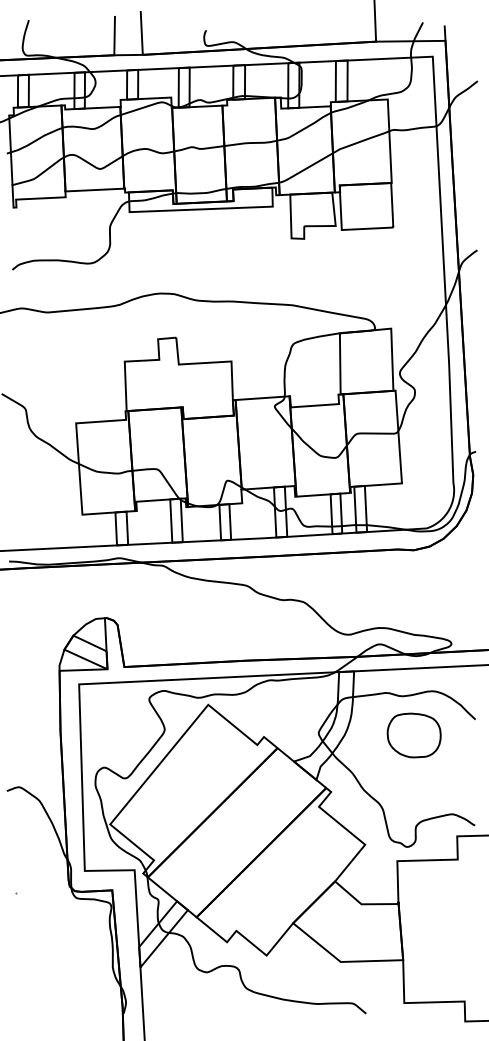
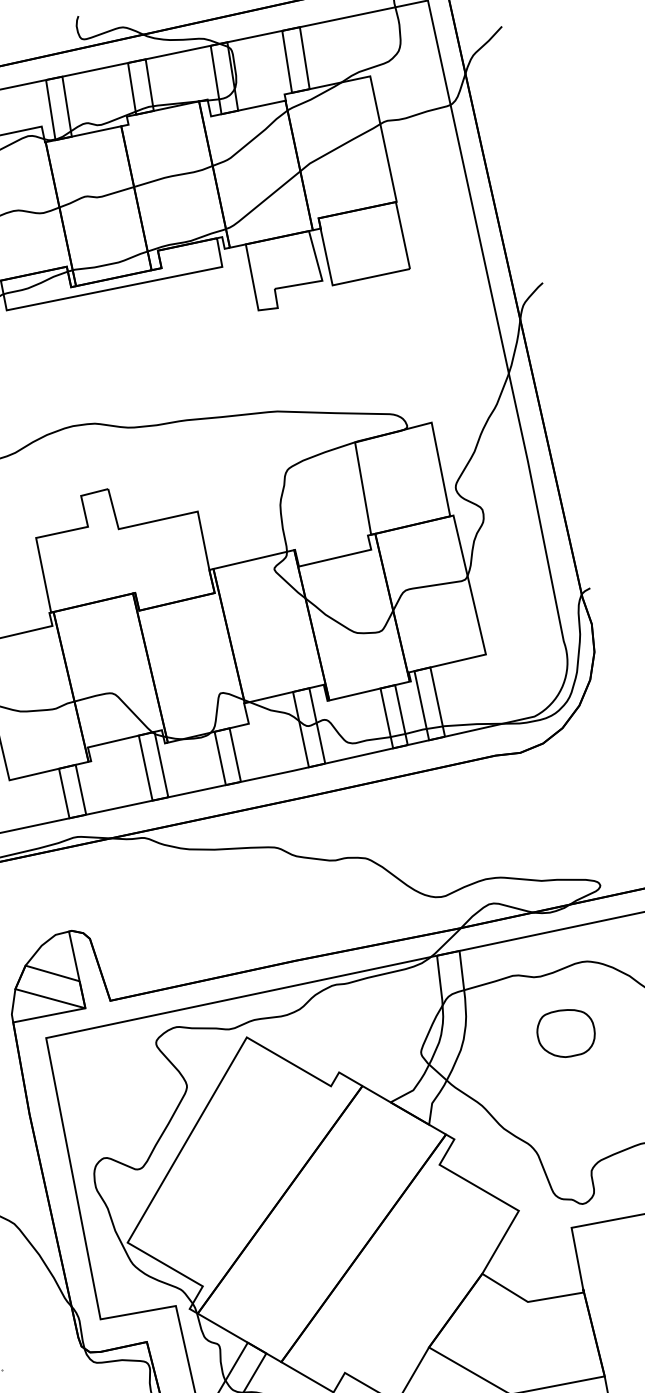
part: (413, 735) -> (565, 1033), size x0.7

